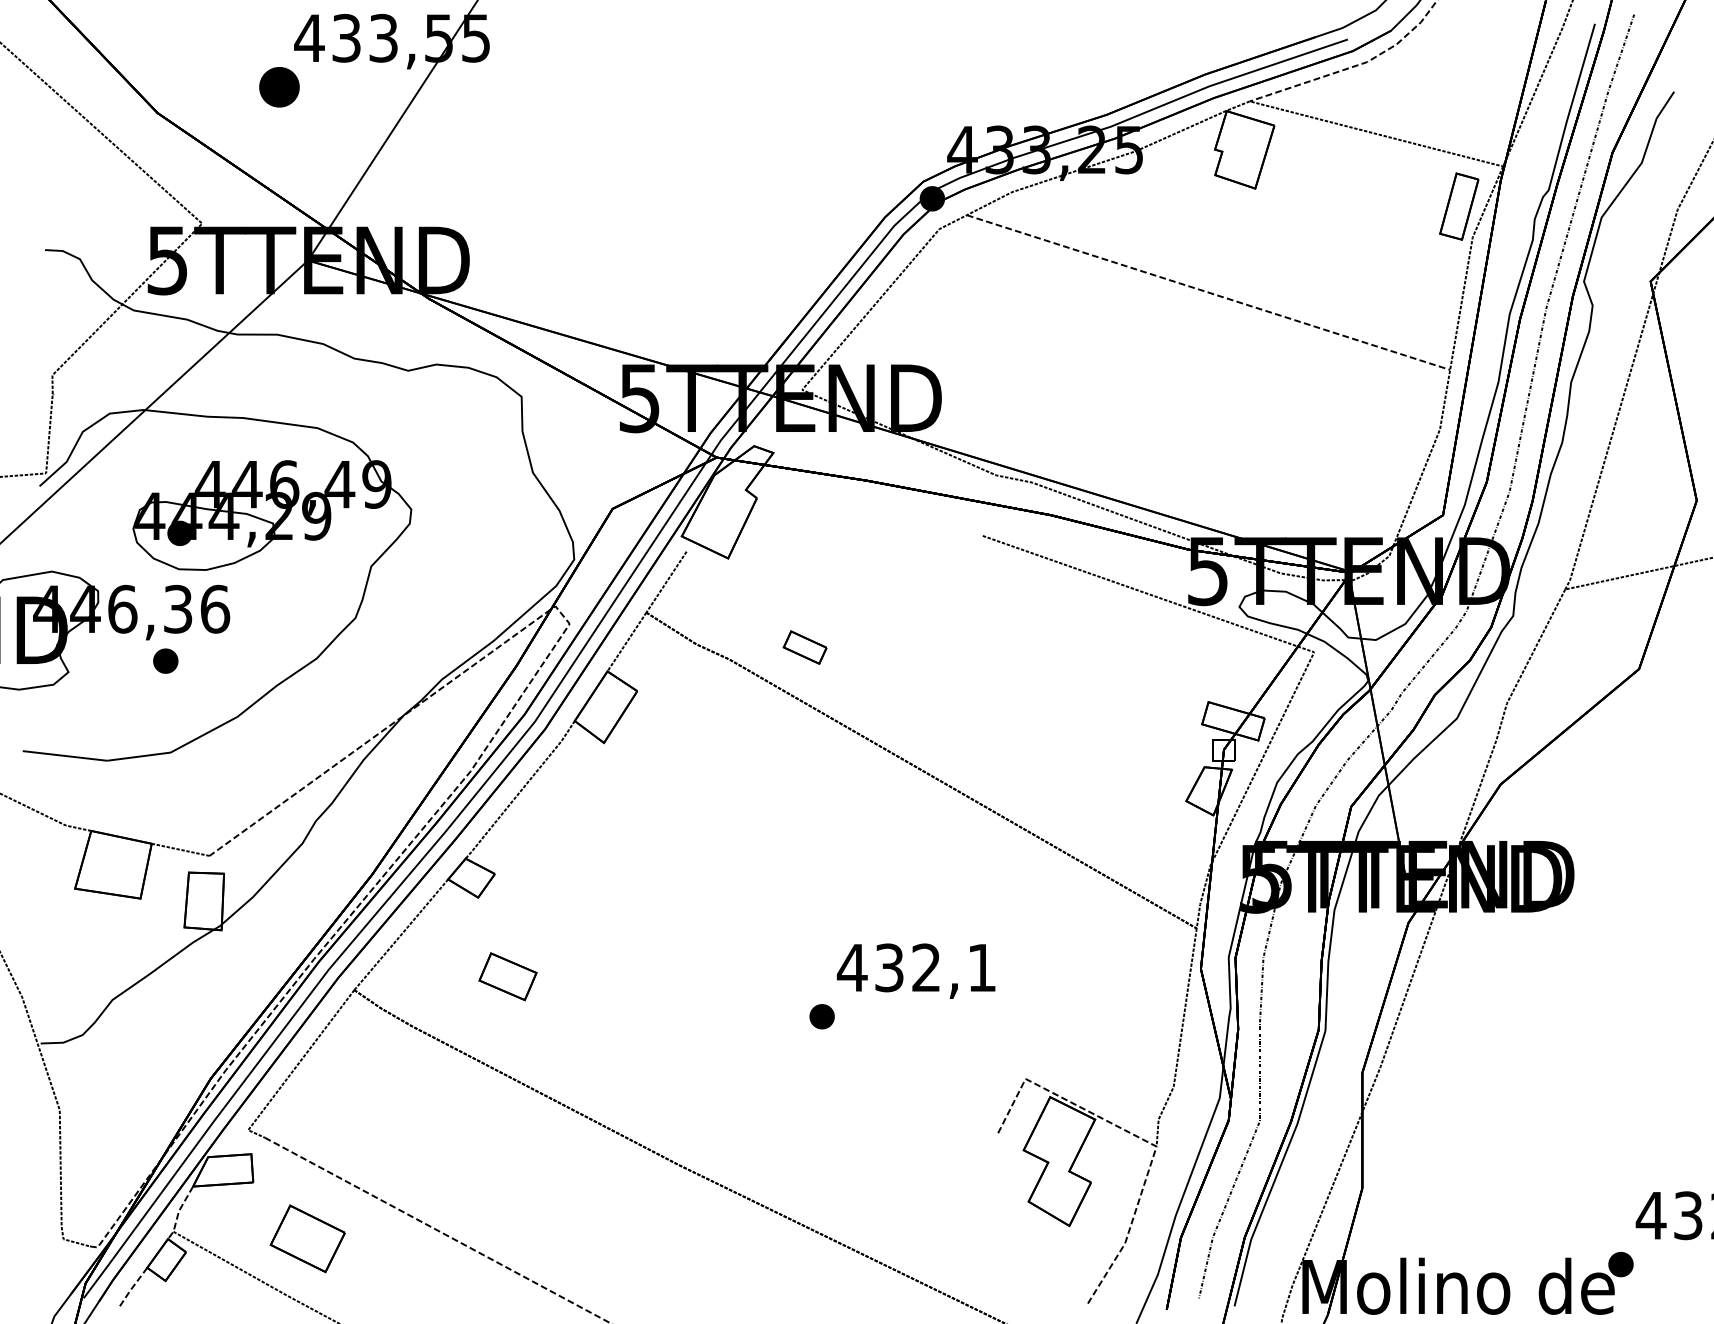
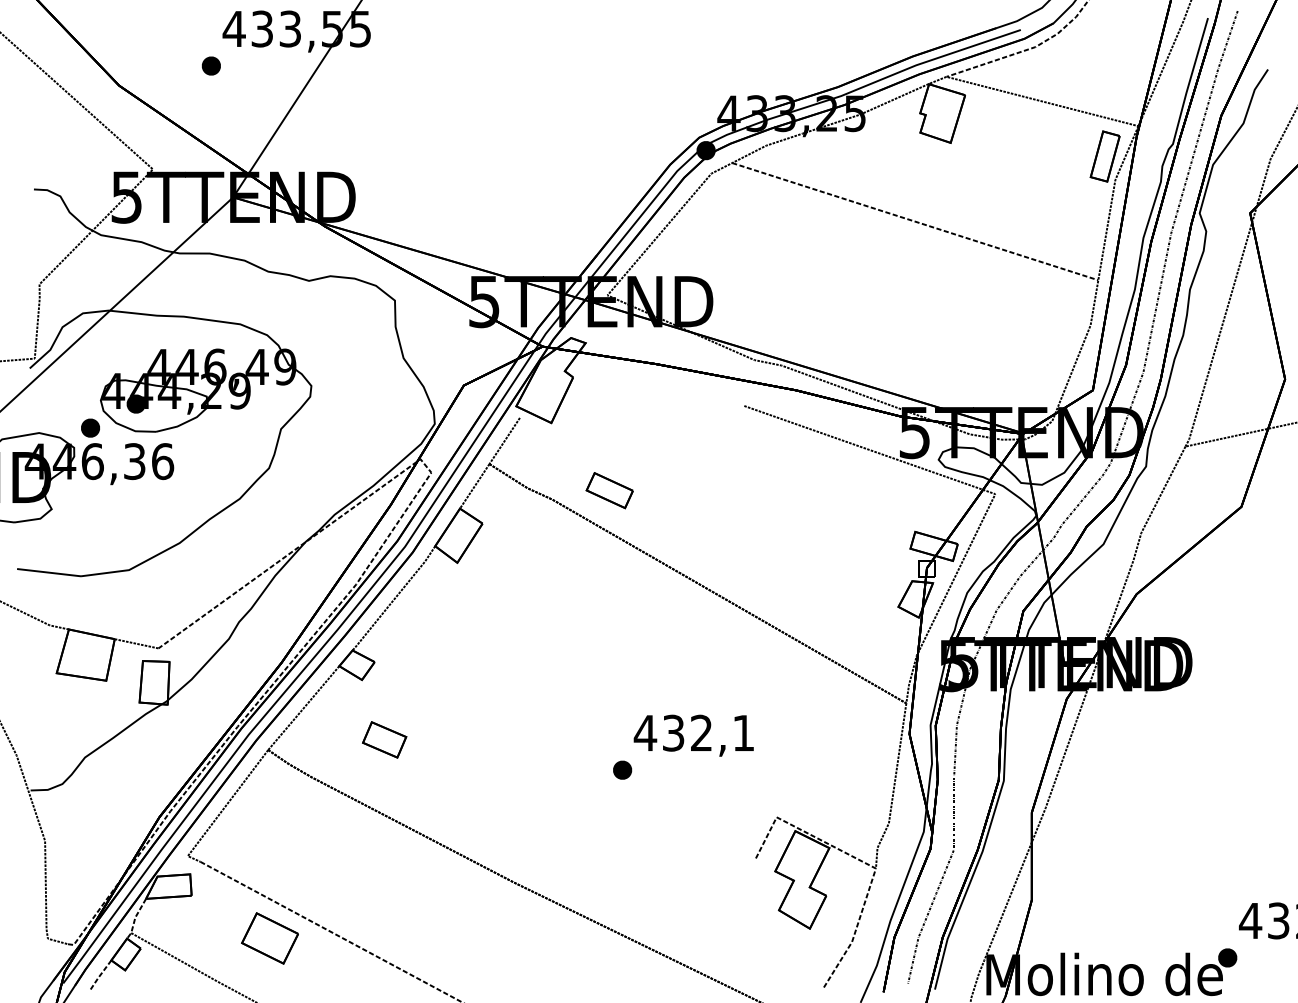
part: (278, 86) -> (210, 65), size x0.62
part: (804, 647) -> (609, 490), size x1.43
part: (165, 660) -> (90, 427), moved
part: (307, 1238) -> (269, 938), moved

